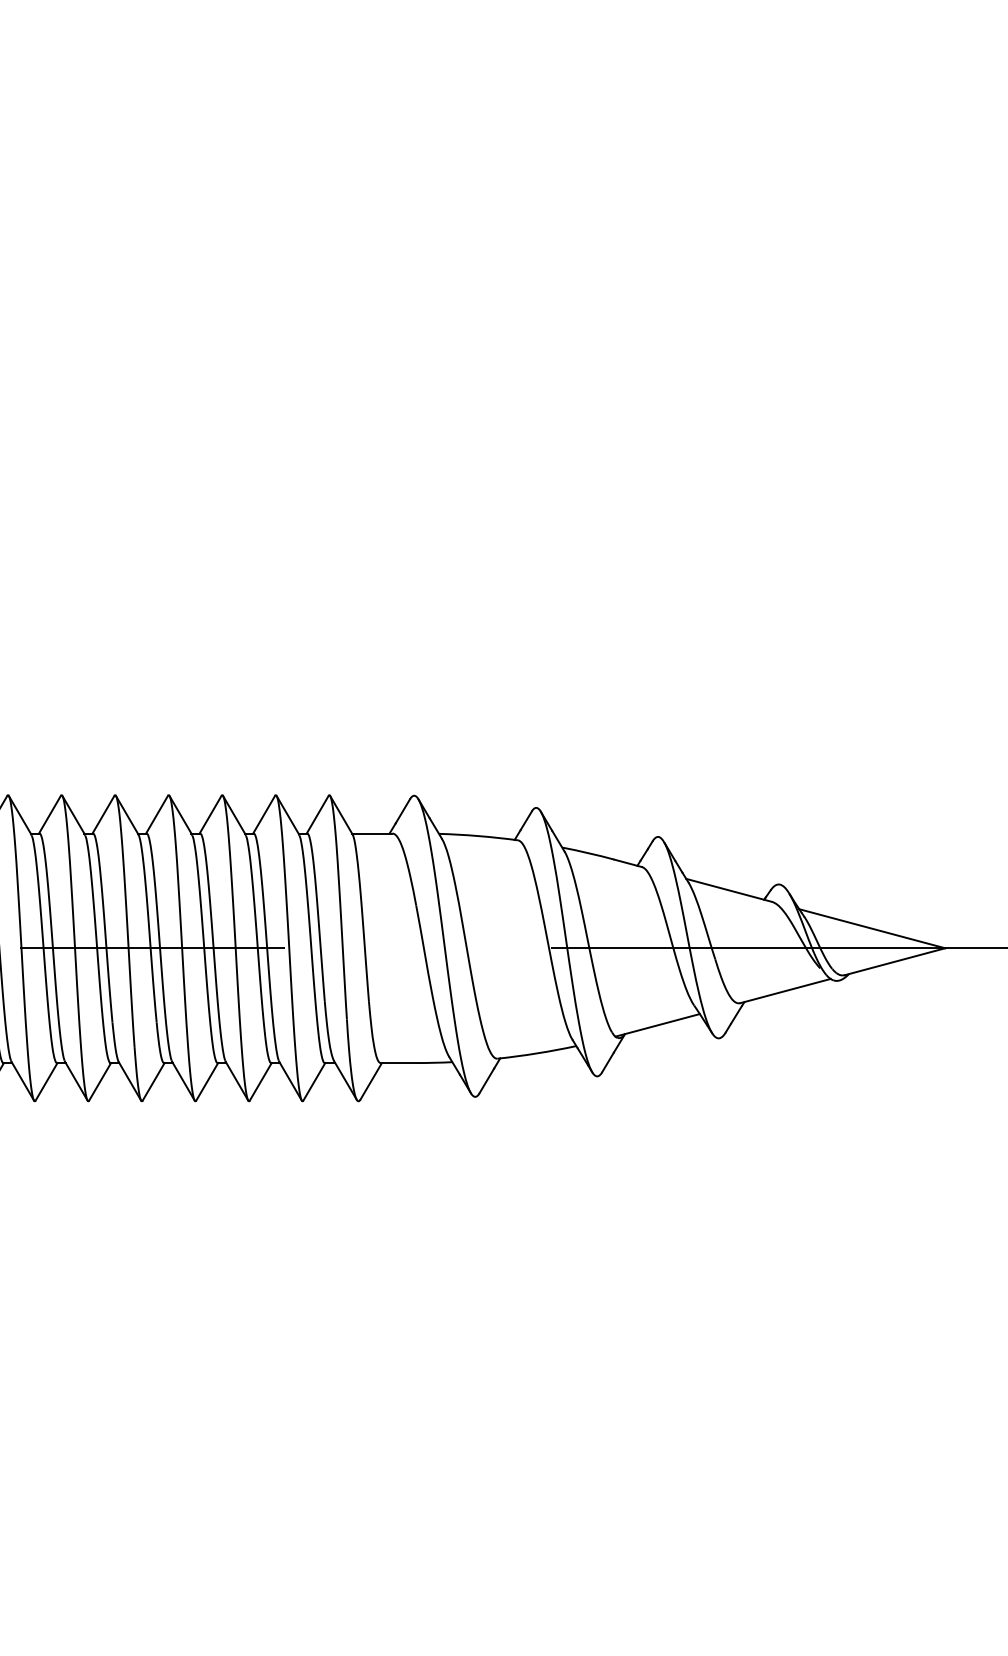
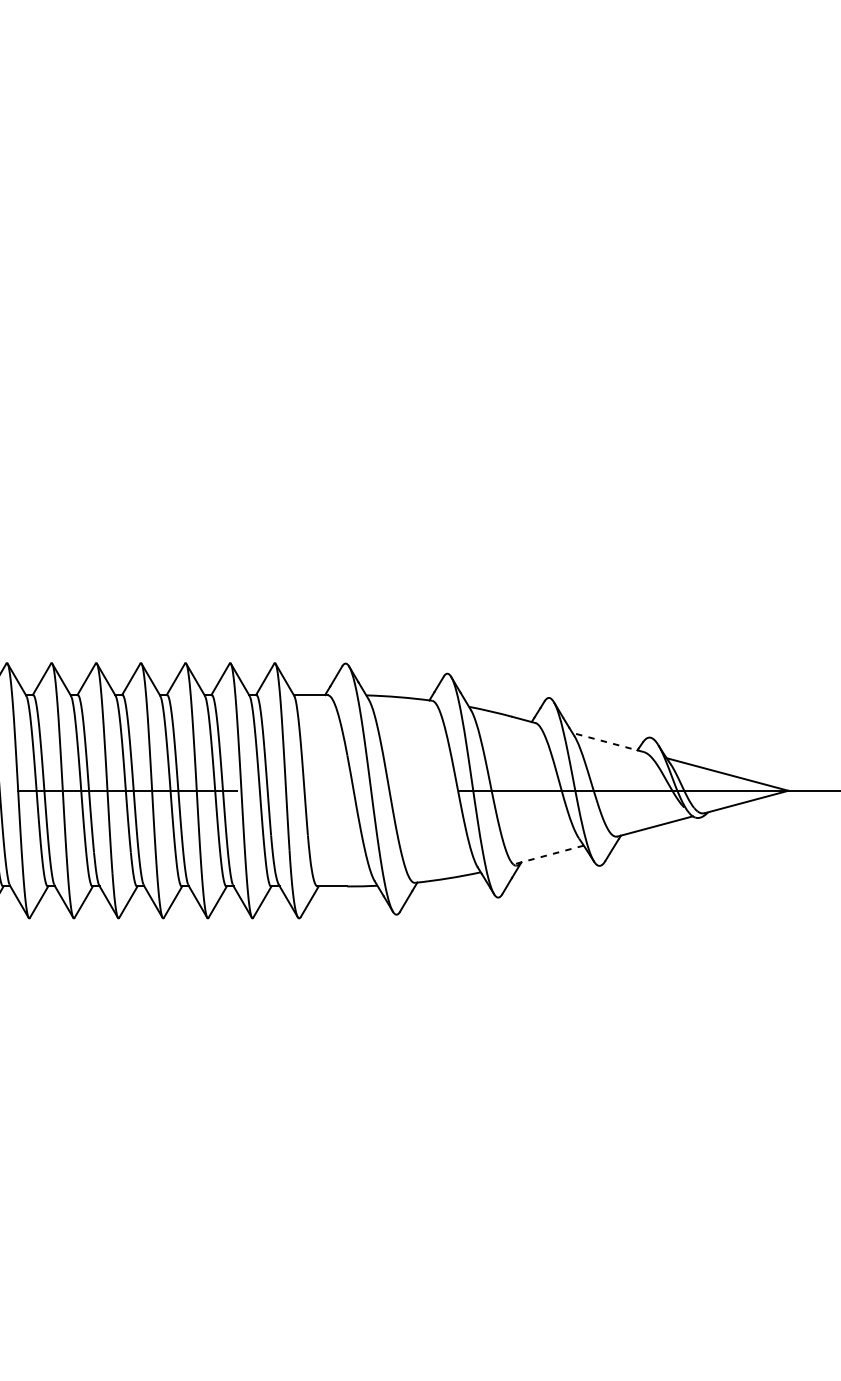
line: (728, 890) -> (607, 742), solid -> dashed
line: (657, 1025) -> (548, 855), solid -> dashed

